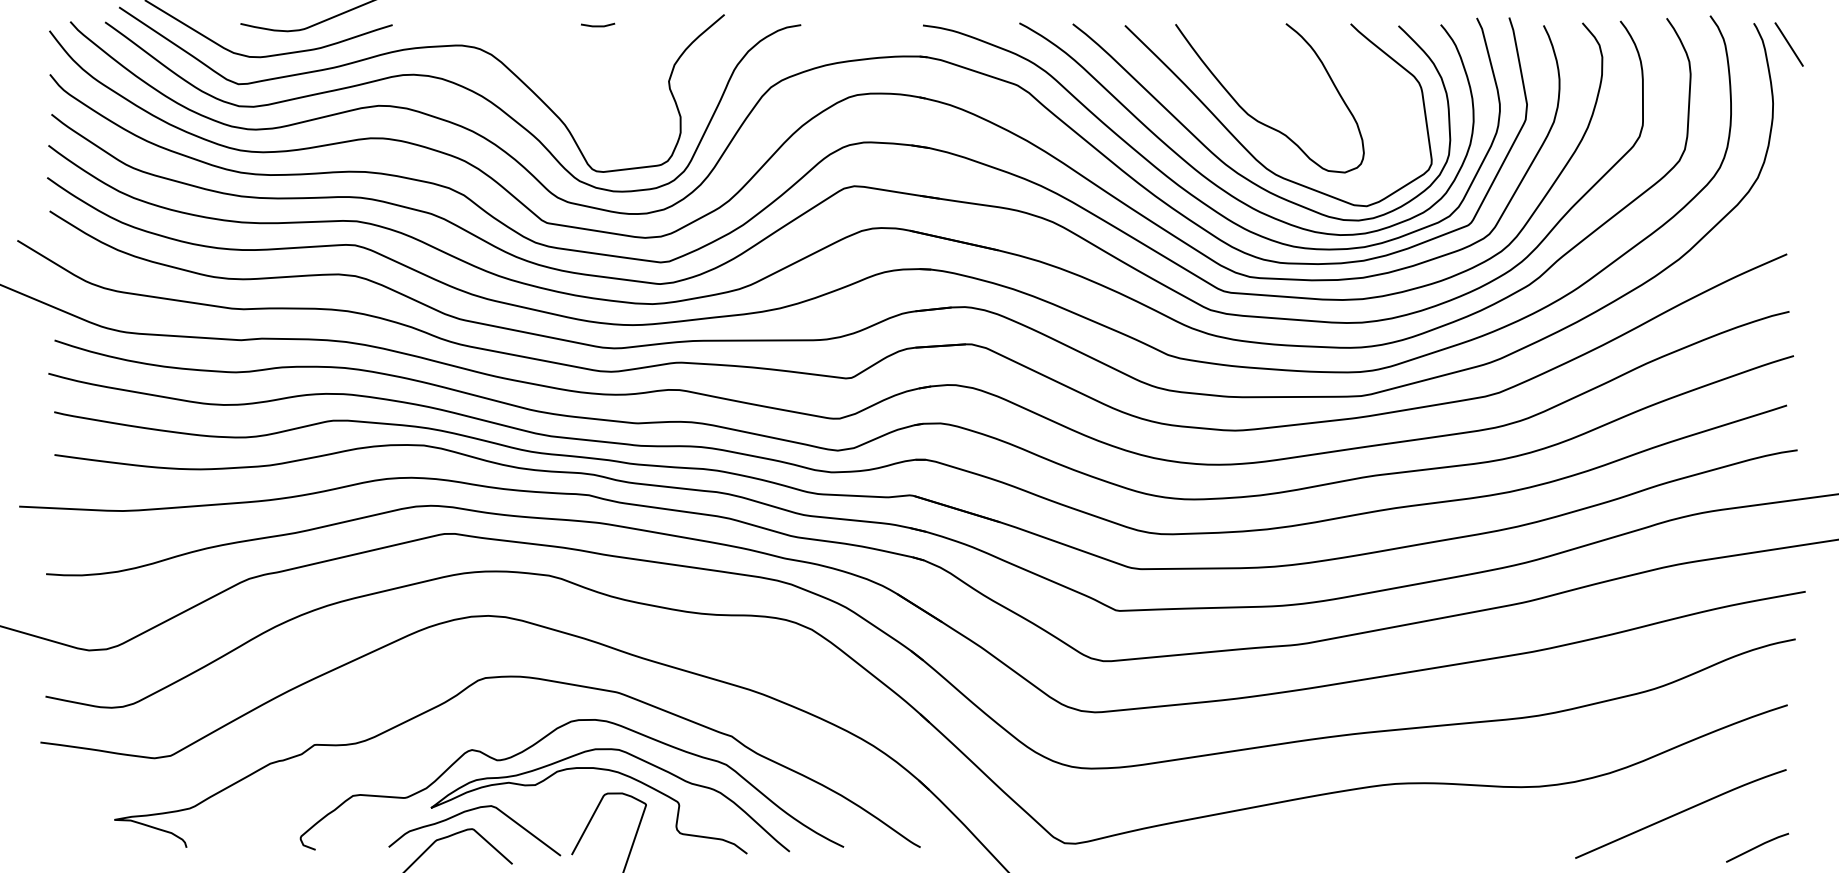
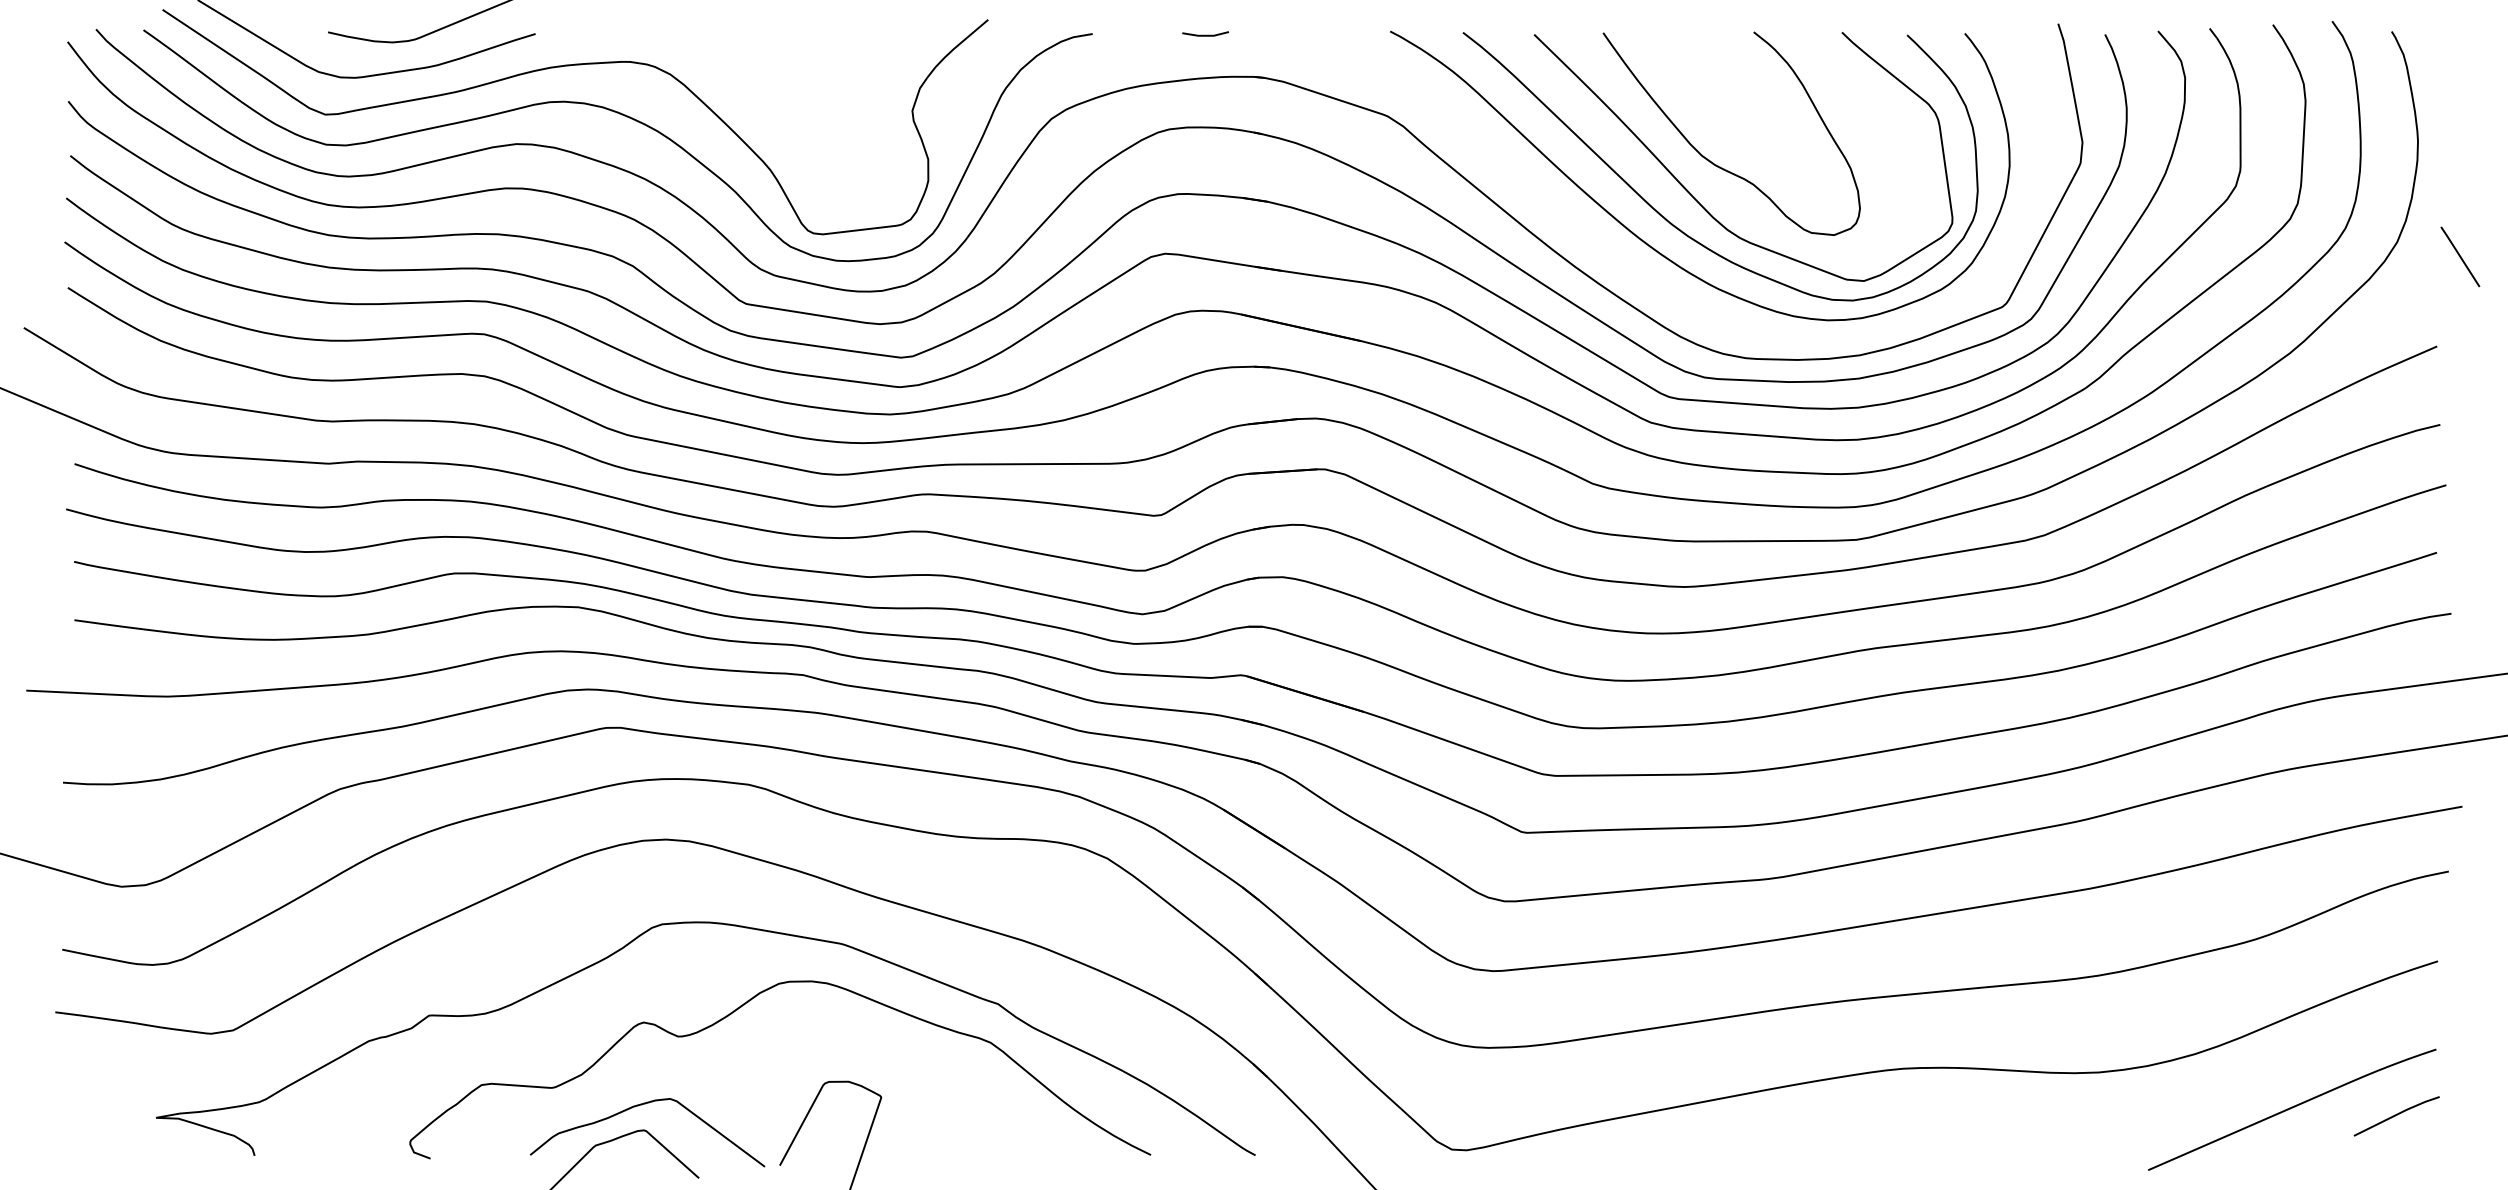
line: (598, 25) -> (1206, 34), moved
line: (1788, 44) -> (2459, 256), moved
curve: (1175, 181) -> (1603, 247), removed
curve: (620, 774) -> (846, 1055), removed
line: (1757, 847) -> (2396, 1115), moved

